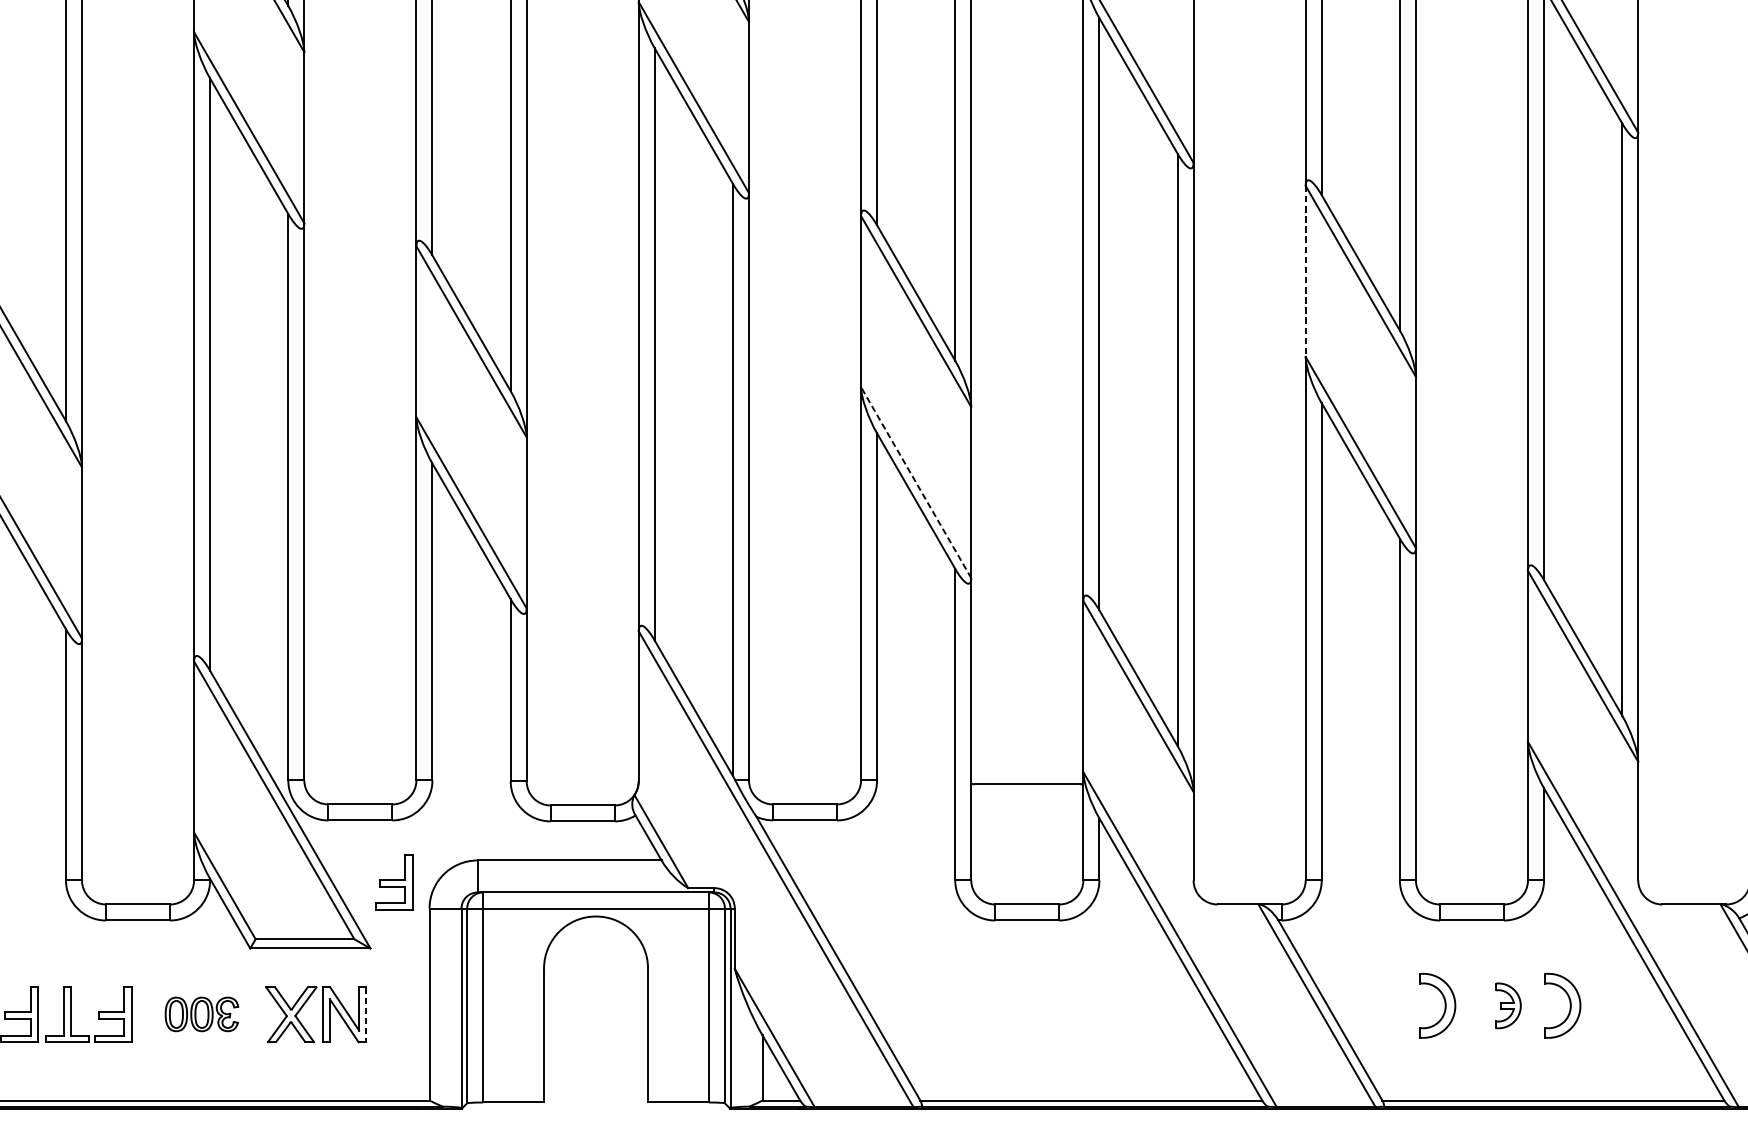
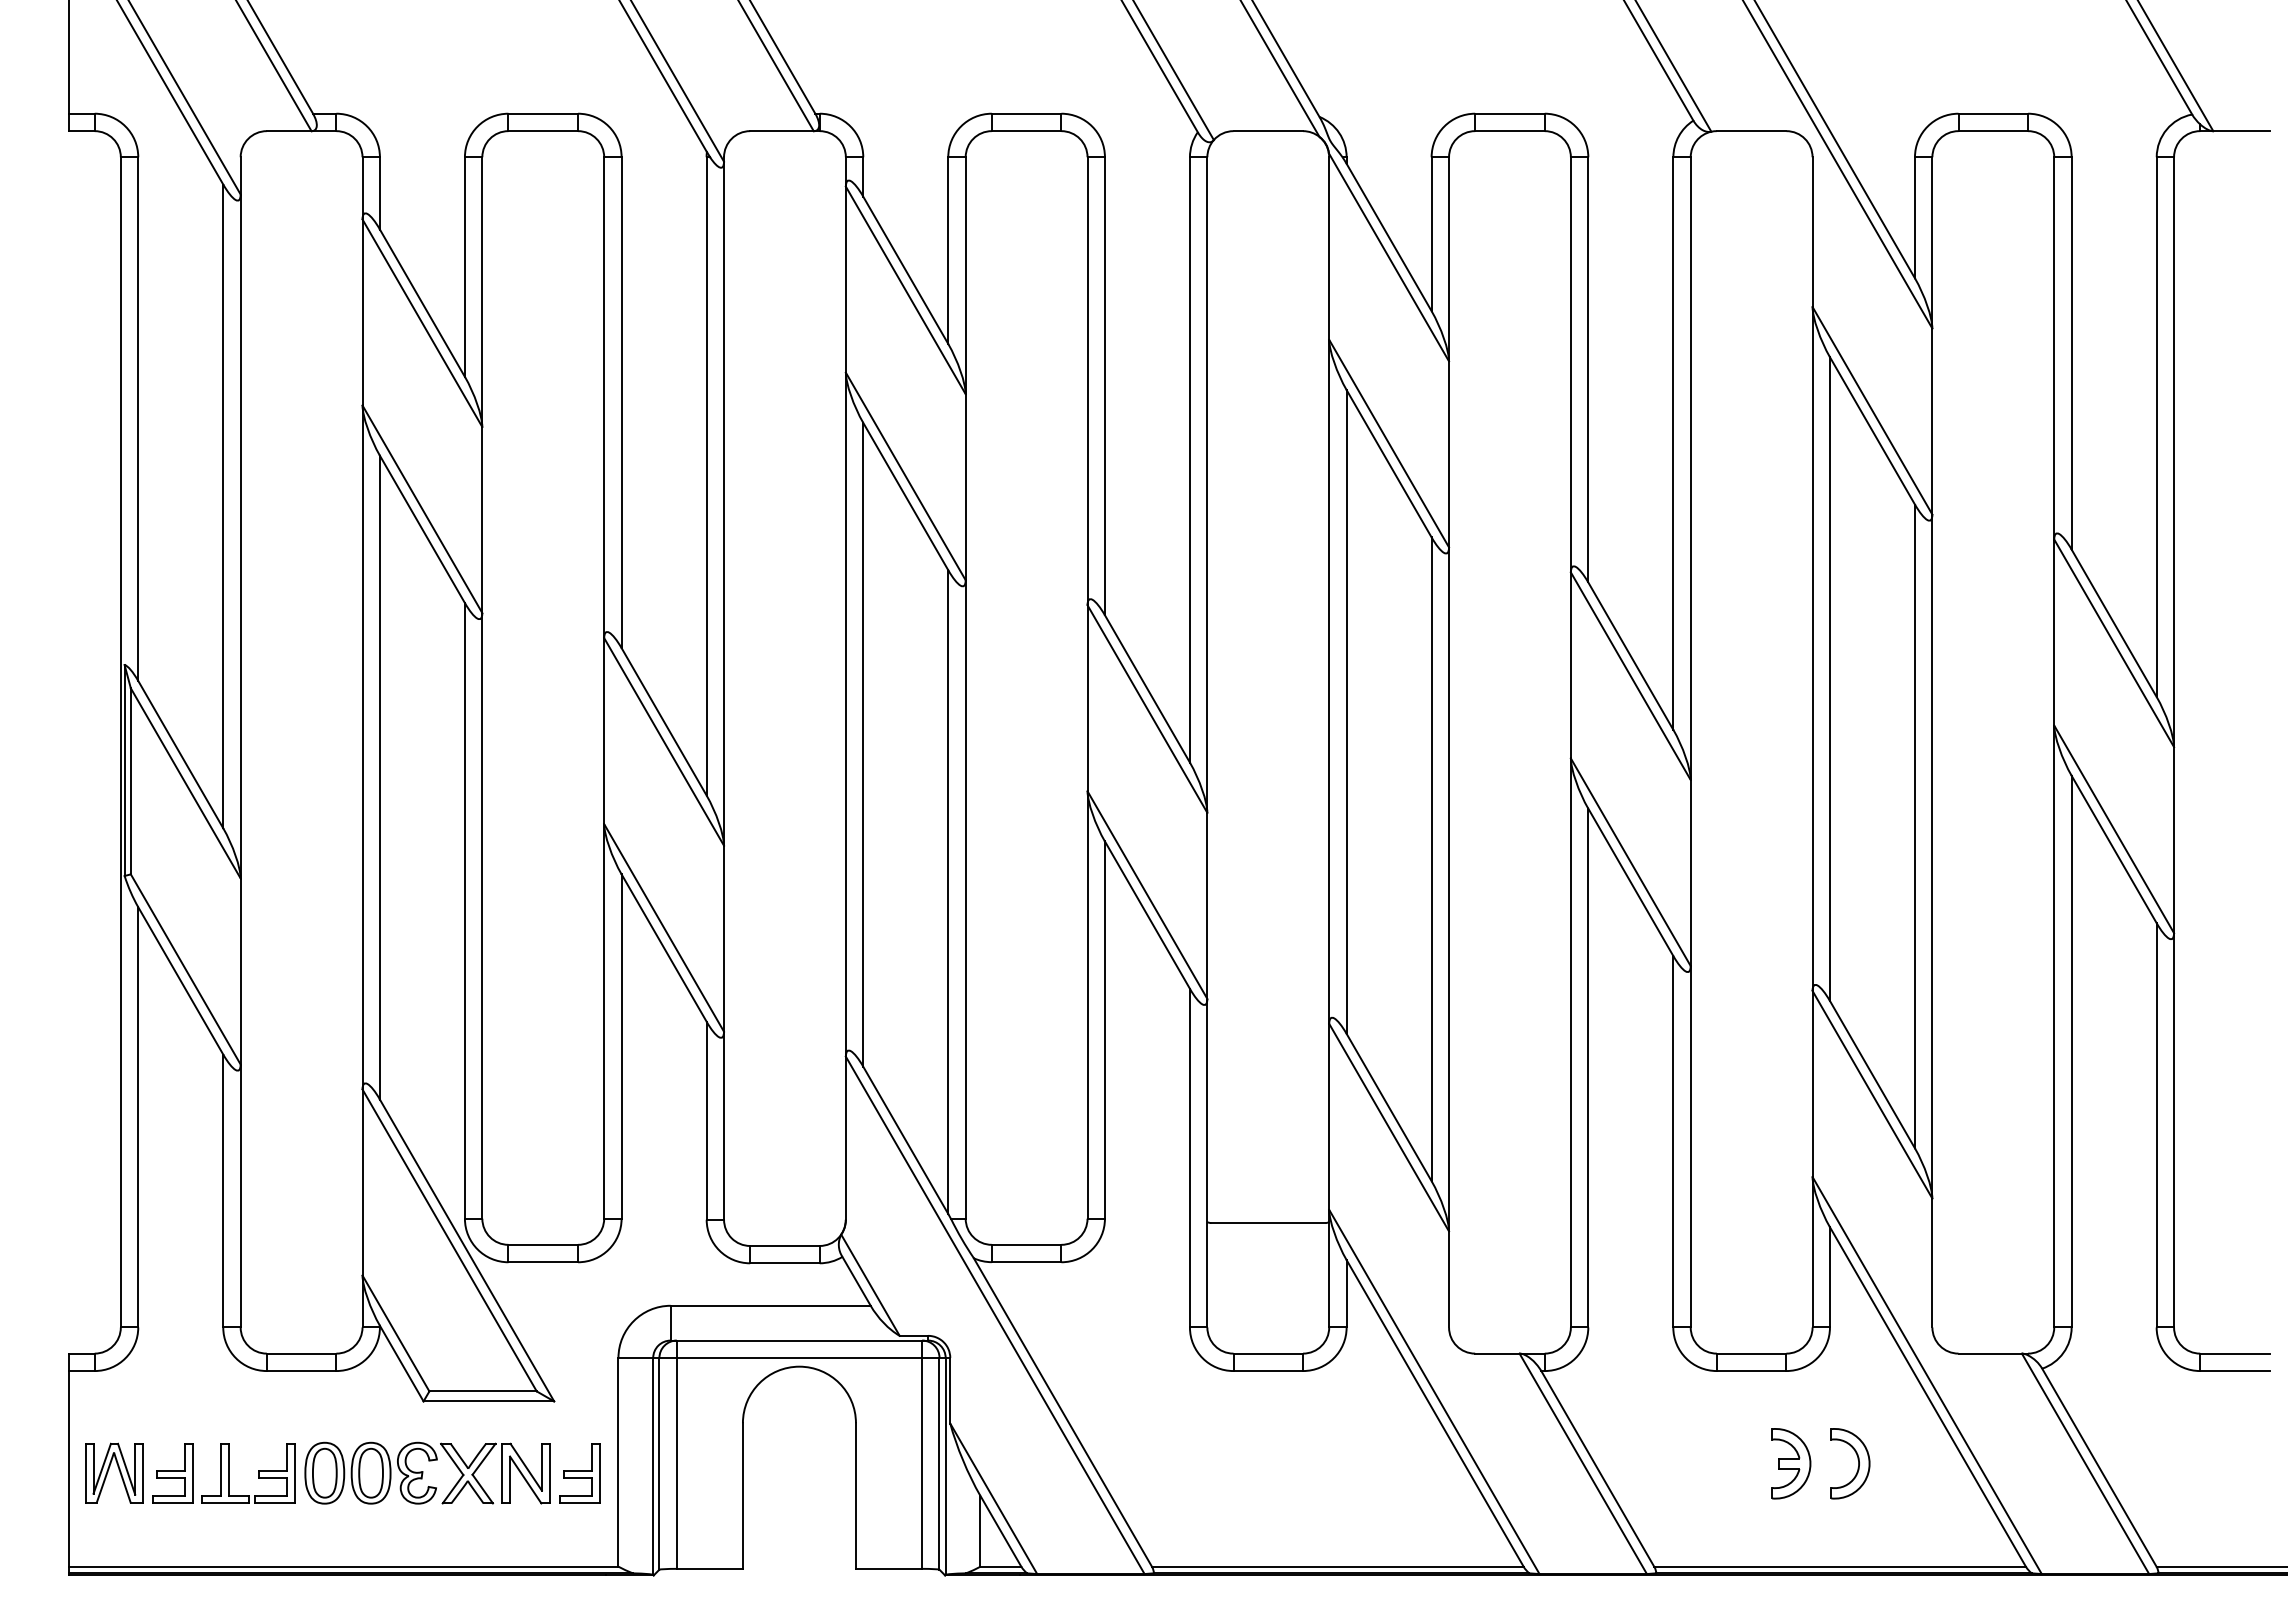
line: (1305, 271) -> (1570, 665), dashed -> solid
line: (916, 483) -> (1147, 895), dashed -> solid
part: (393, 882) -> (579, 1473), moved
part: (1445, 1005) -> (1722, 1463), removed
part: (1508, 1005) -> (1791, 1463), size x1.43
part: (201, 1013) -> (370, 1472), size x1.67
line: (366, 1014) -> (549, 1473), dashed -> solid

